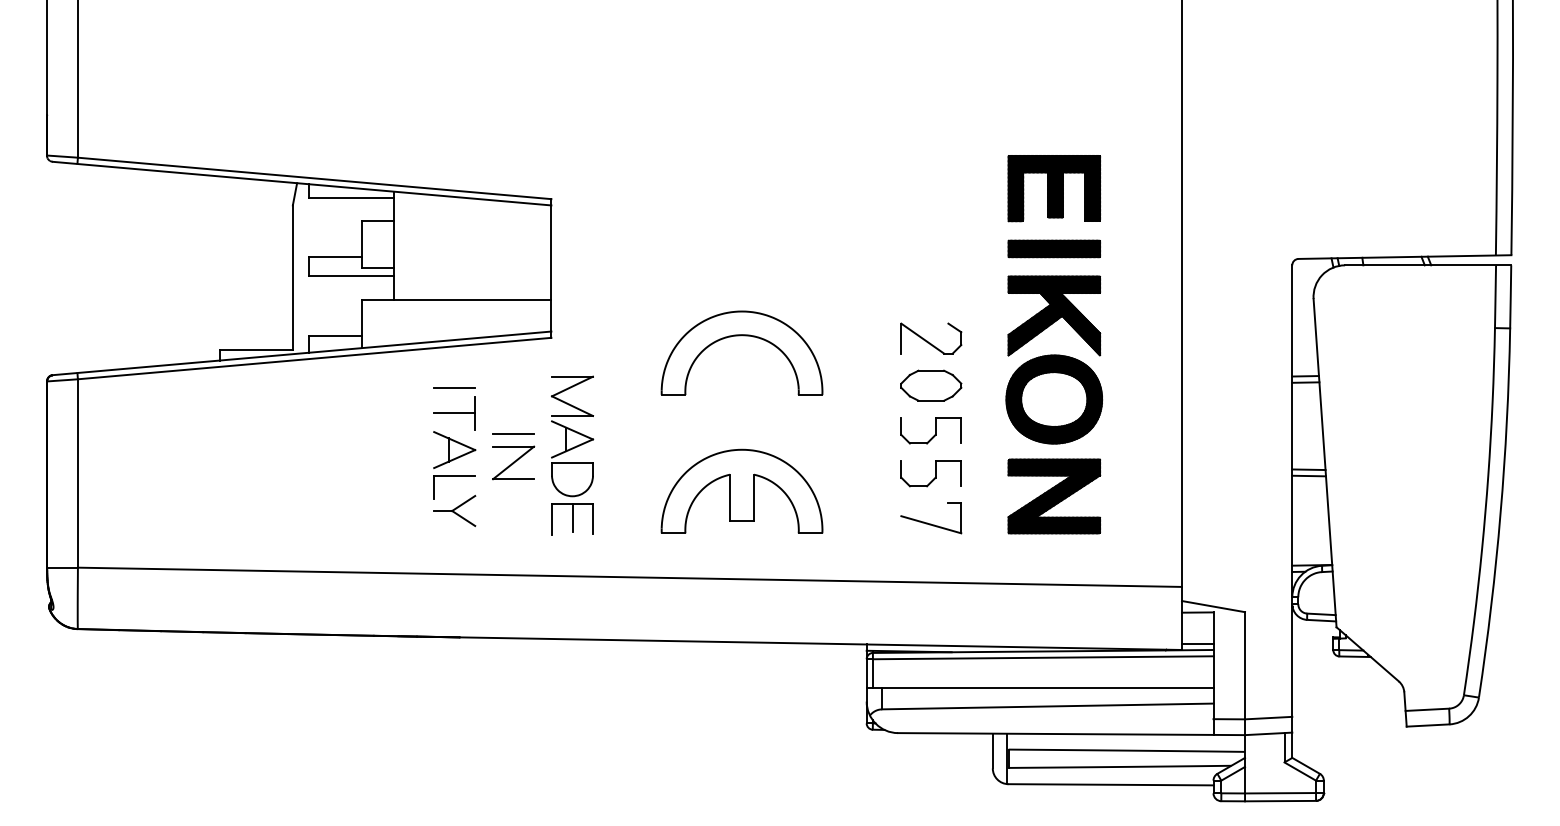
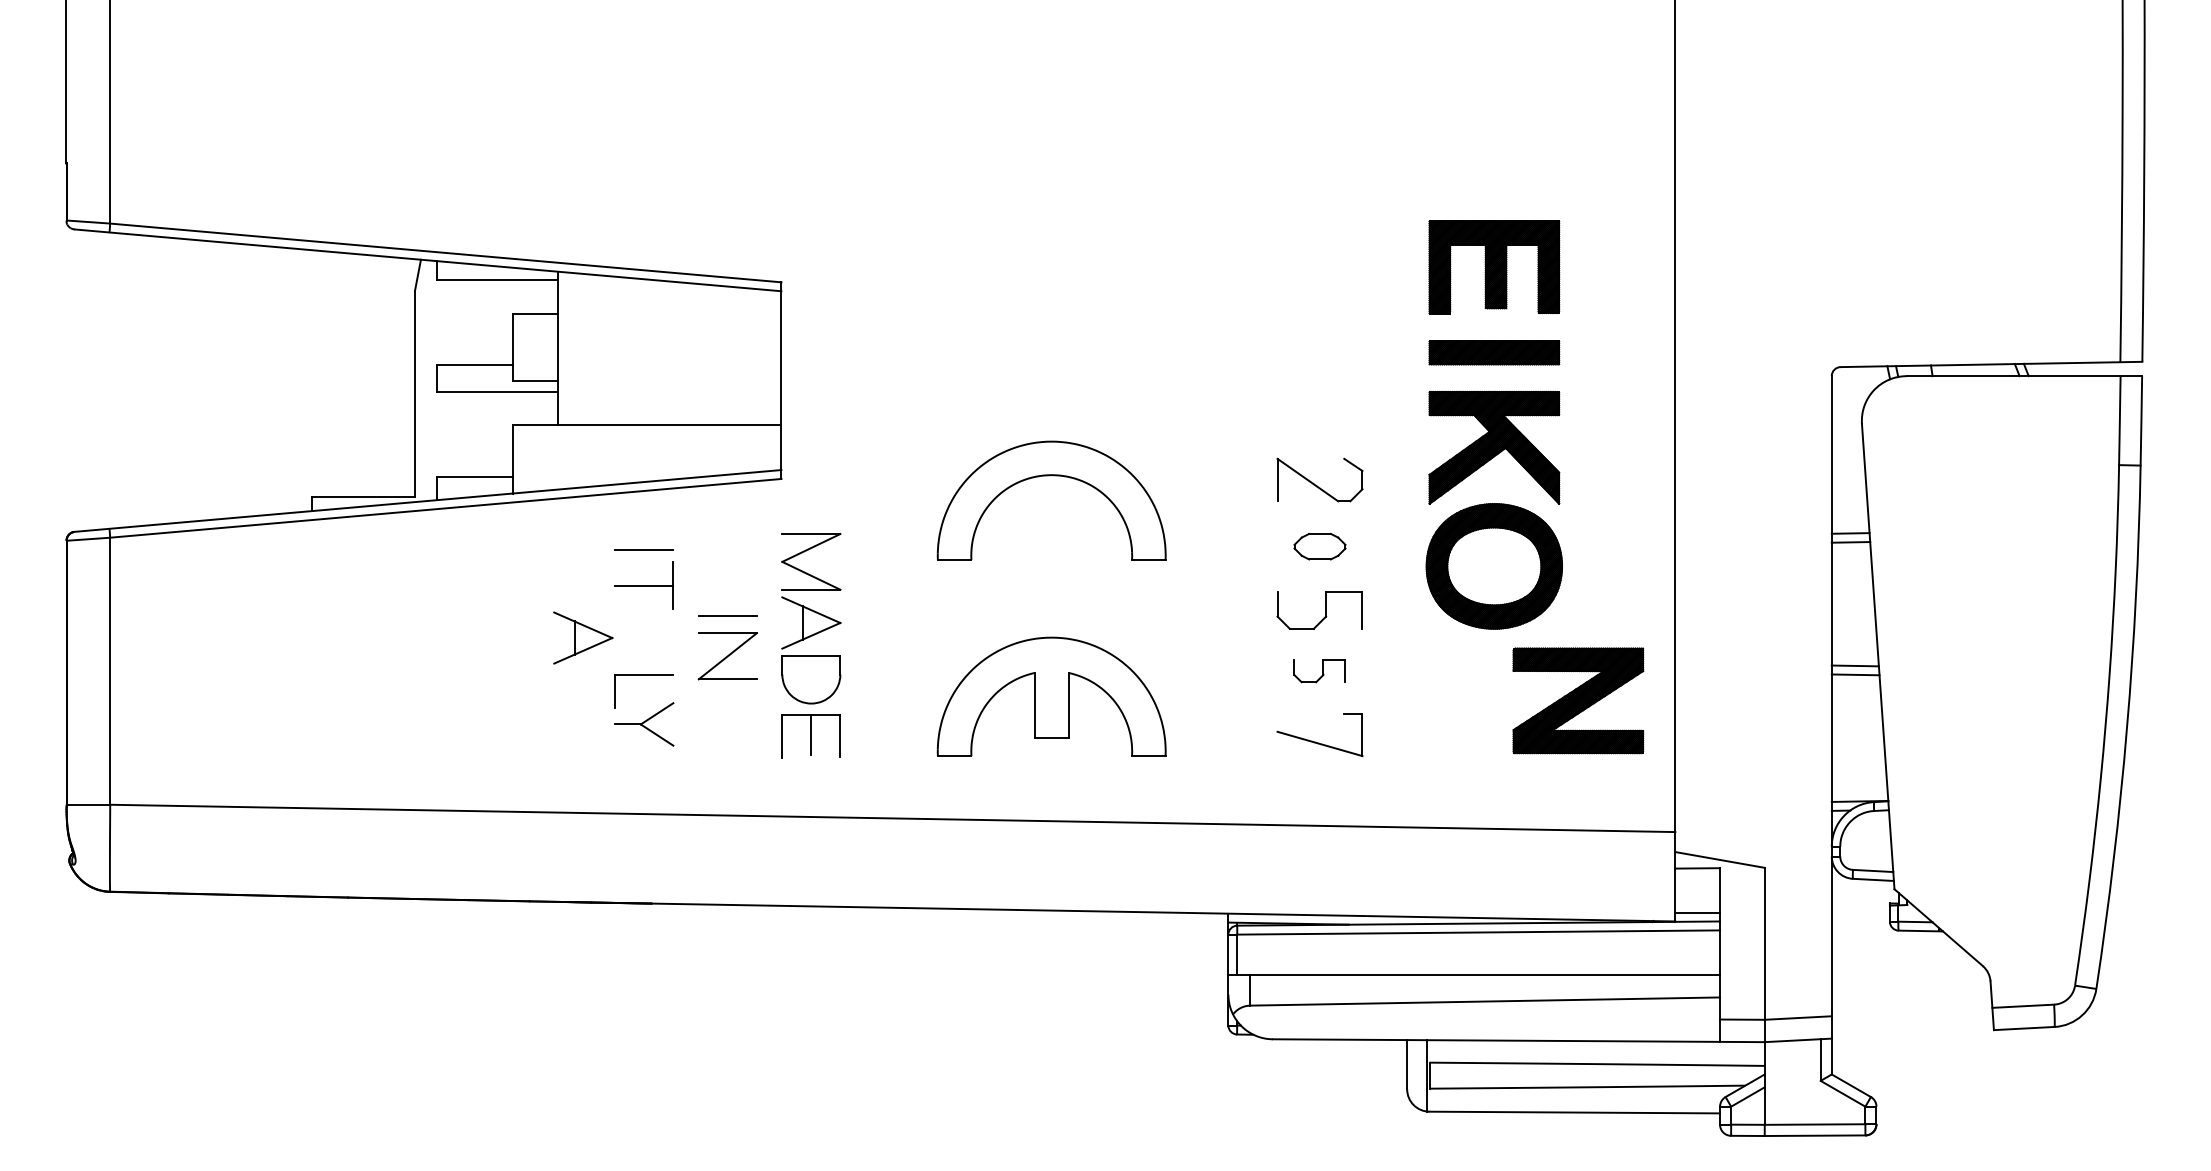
part: (930, 385) -> (1319, 546), size x0.6
part: (454, 449) -> (583, 637), moved
part: (930, 473) -> (1319, 671), size x0.6
part: (1054, 496) -> (1578, 700), moved

